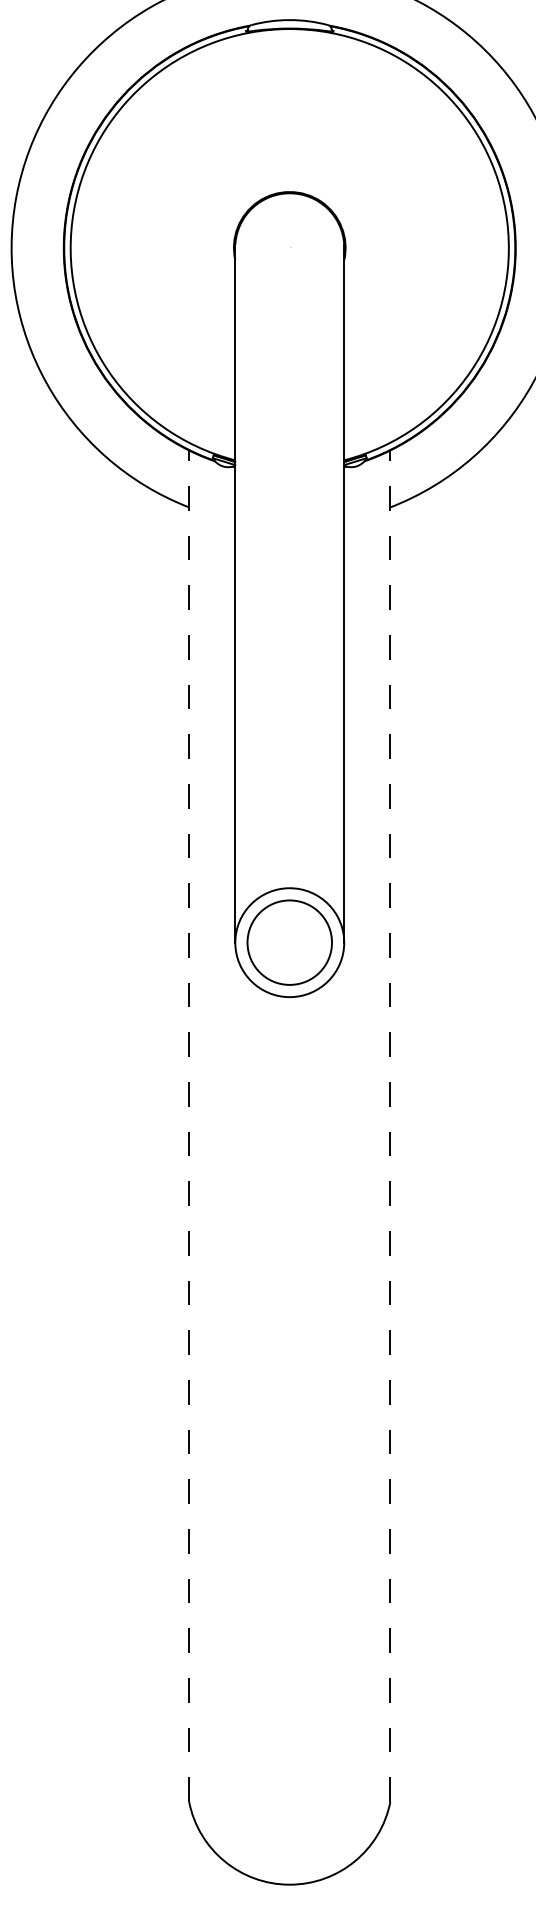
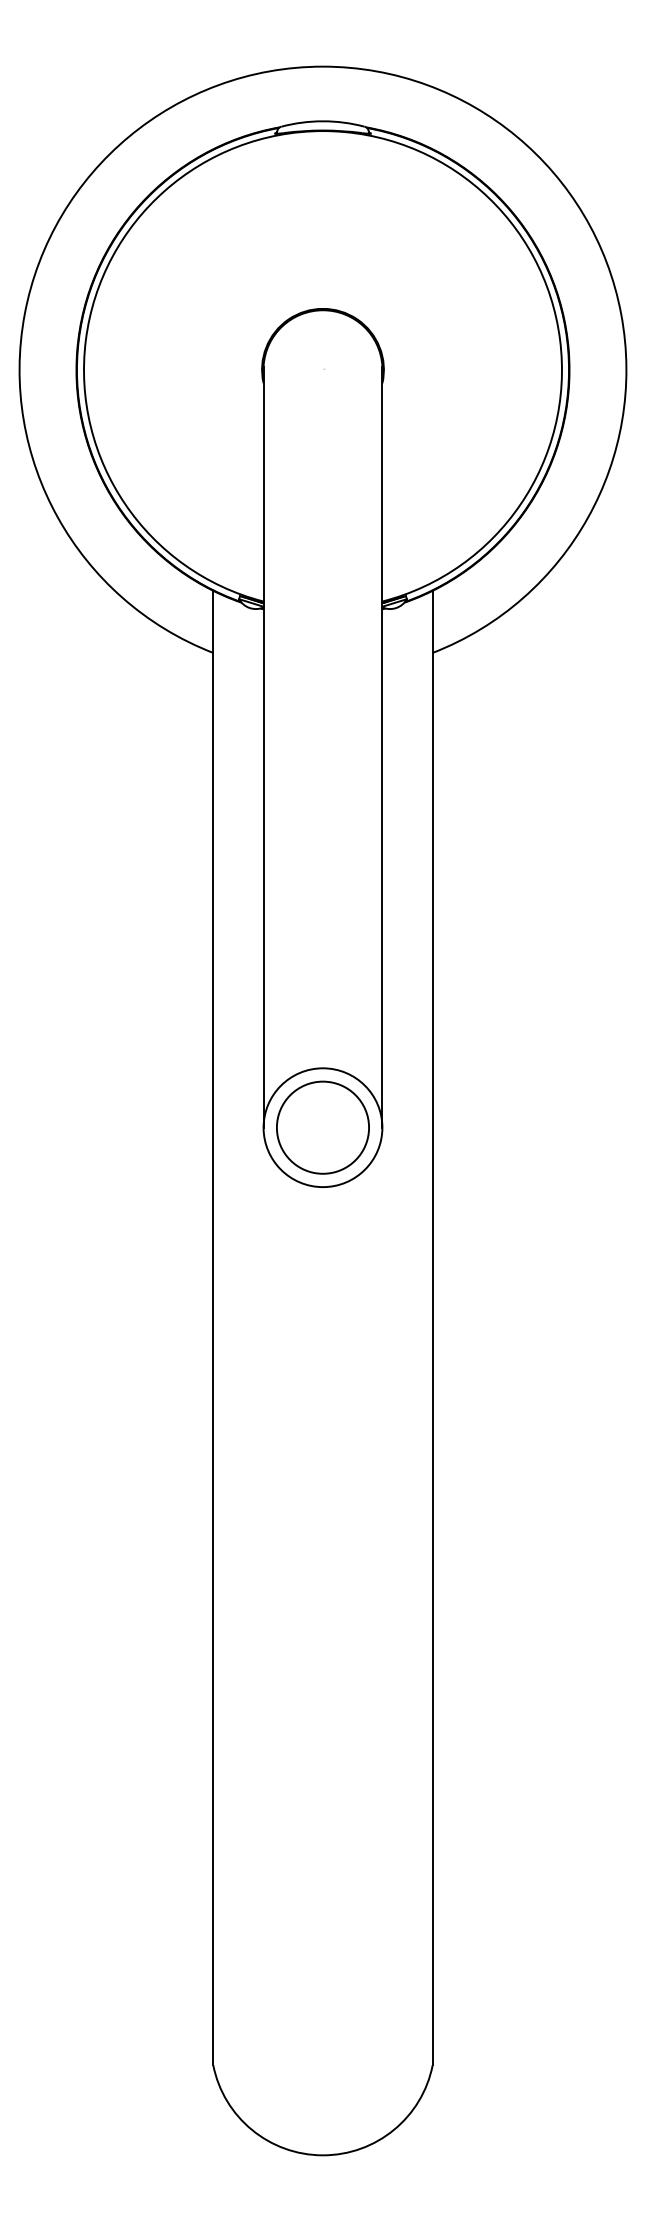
line: (189, 1125) -> (213, 1327), dashed -> solid
line: (390, 1125) -> (432, 1327), dashed -> solid

